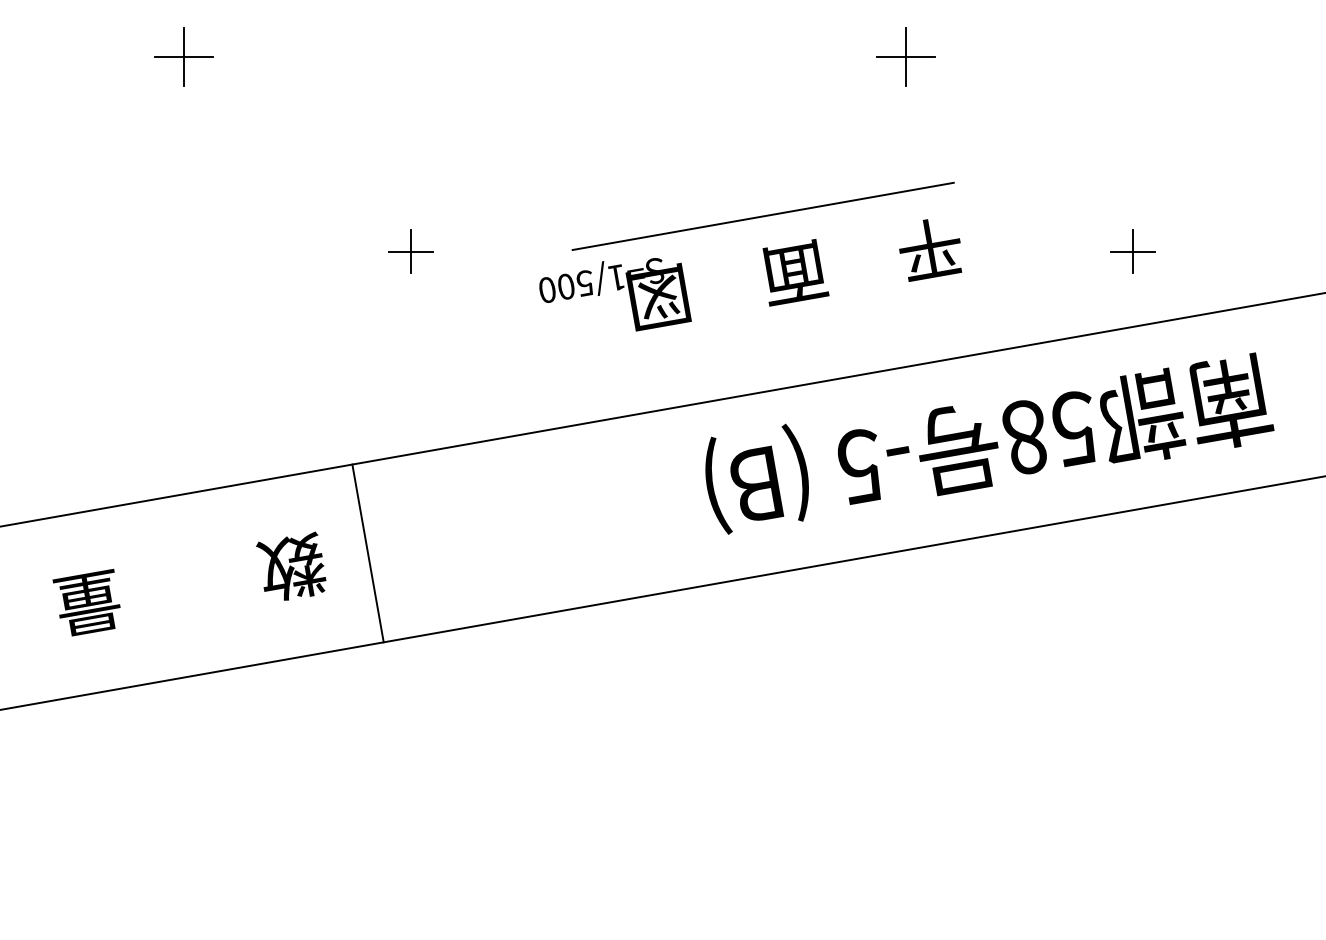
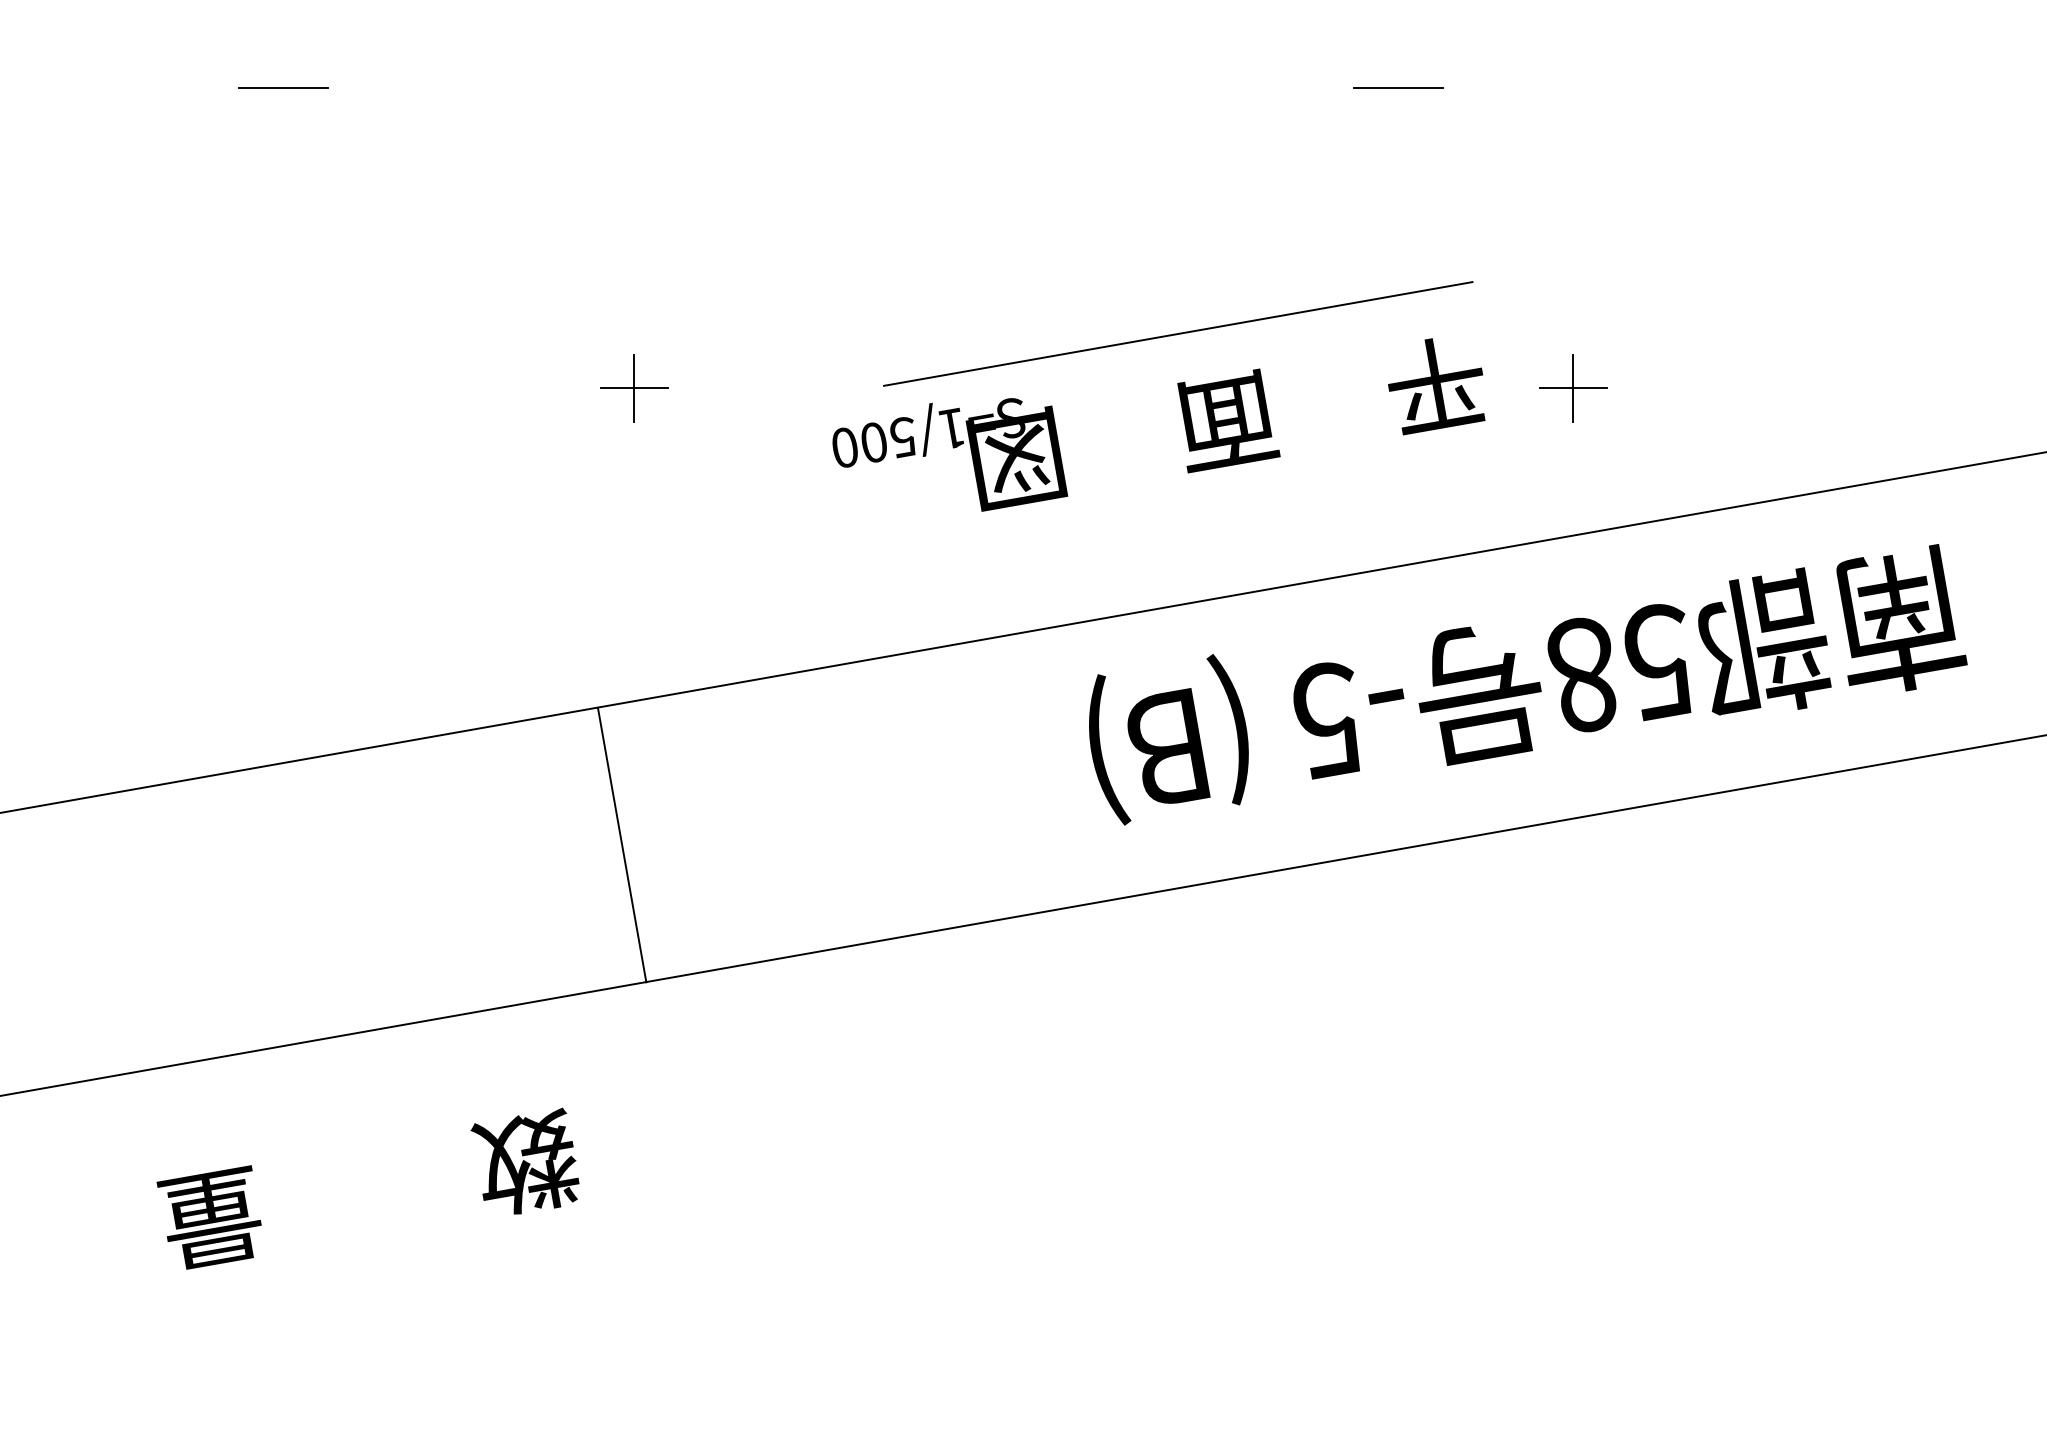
line: (183, 56) -> (283, 87), removed
line: (905, 56) -> (1397, 87), removed
part: (1132, 251) -> (1572, 388), moved
line: (367, 553) -> (621, 845), moved
text: (189, 583) -> (368, 1187), moved

